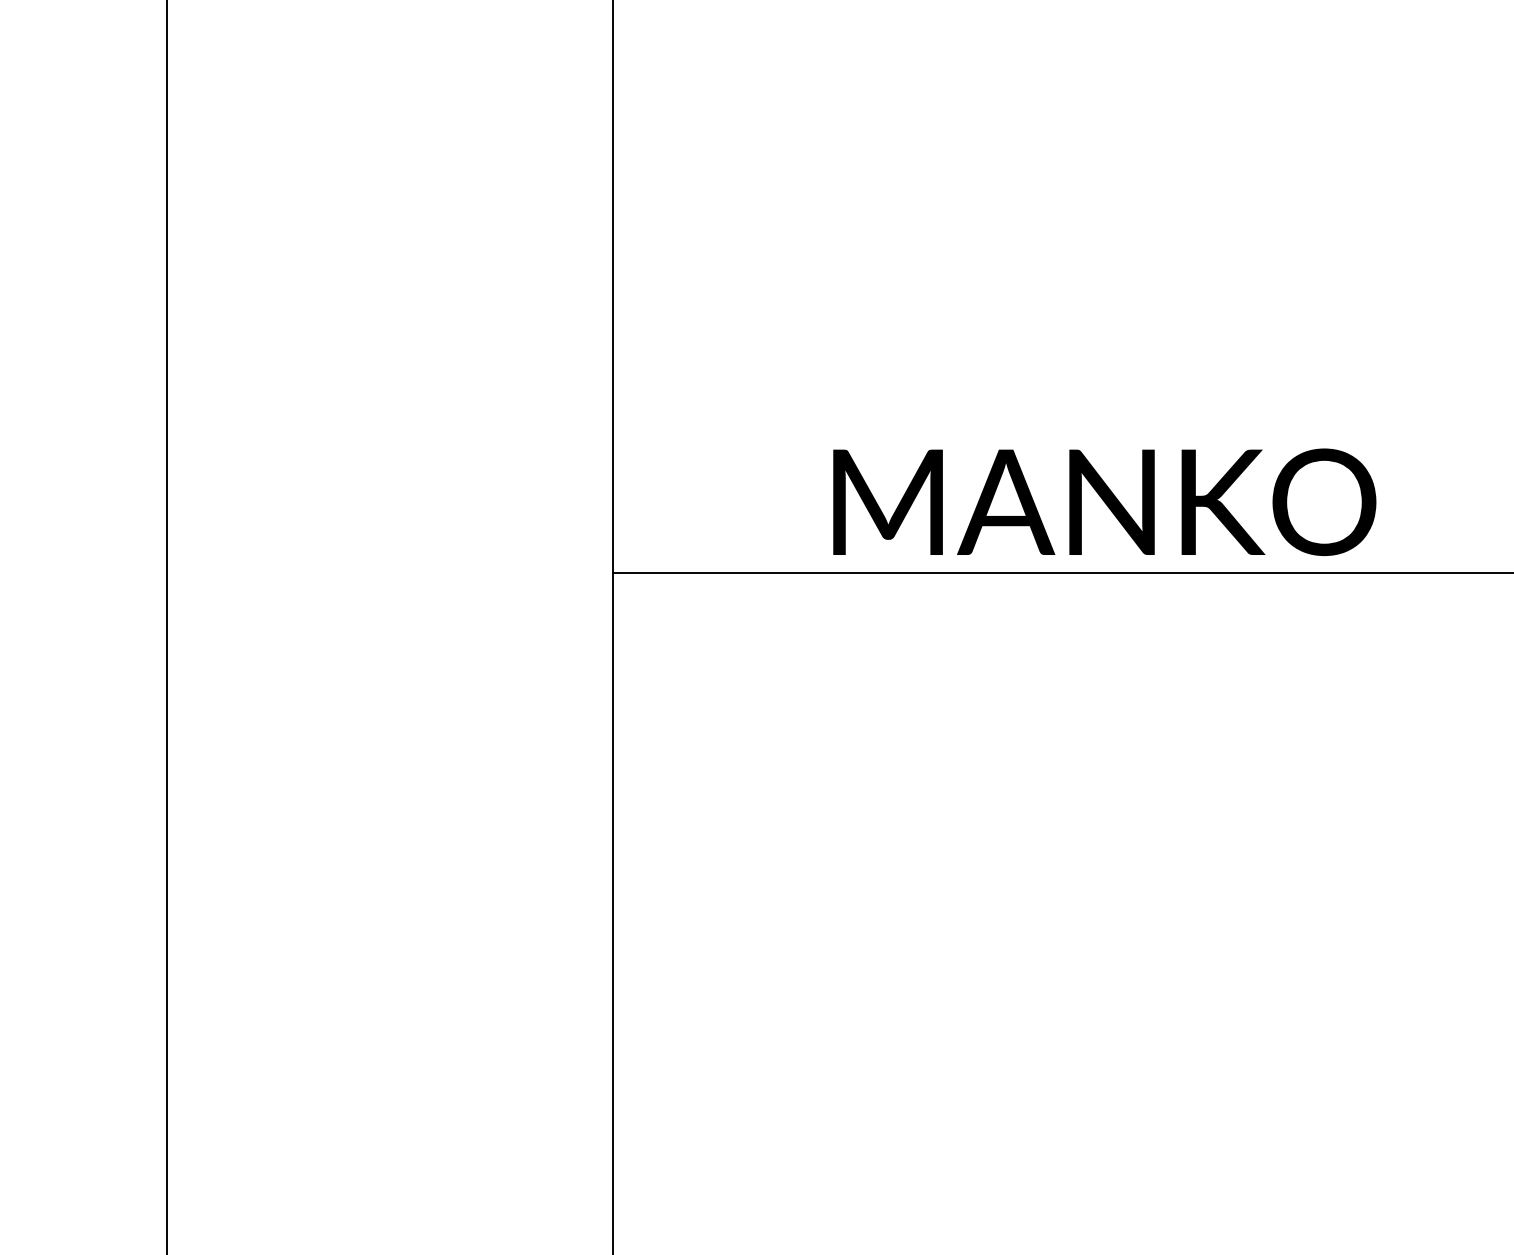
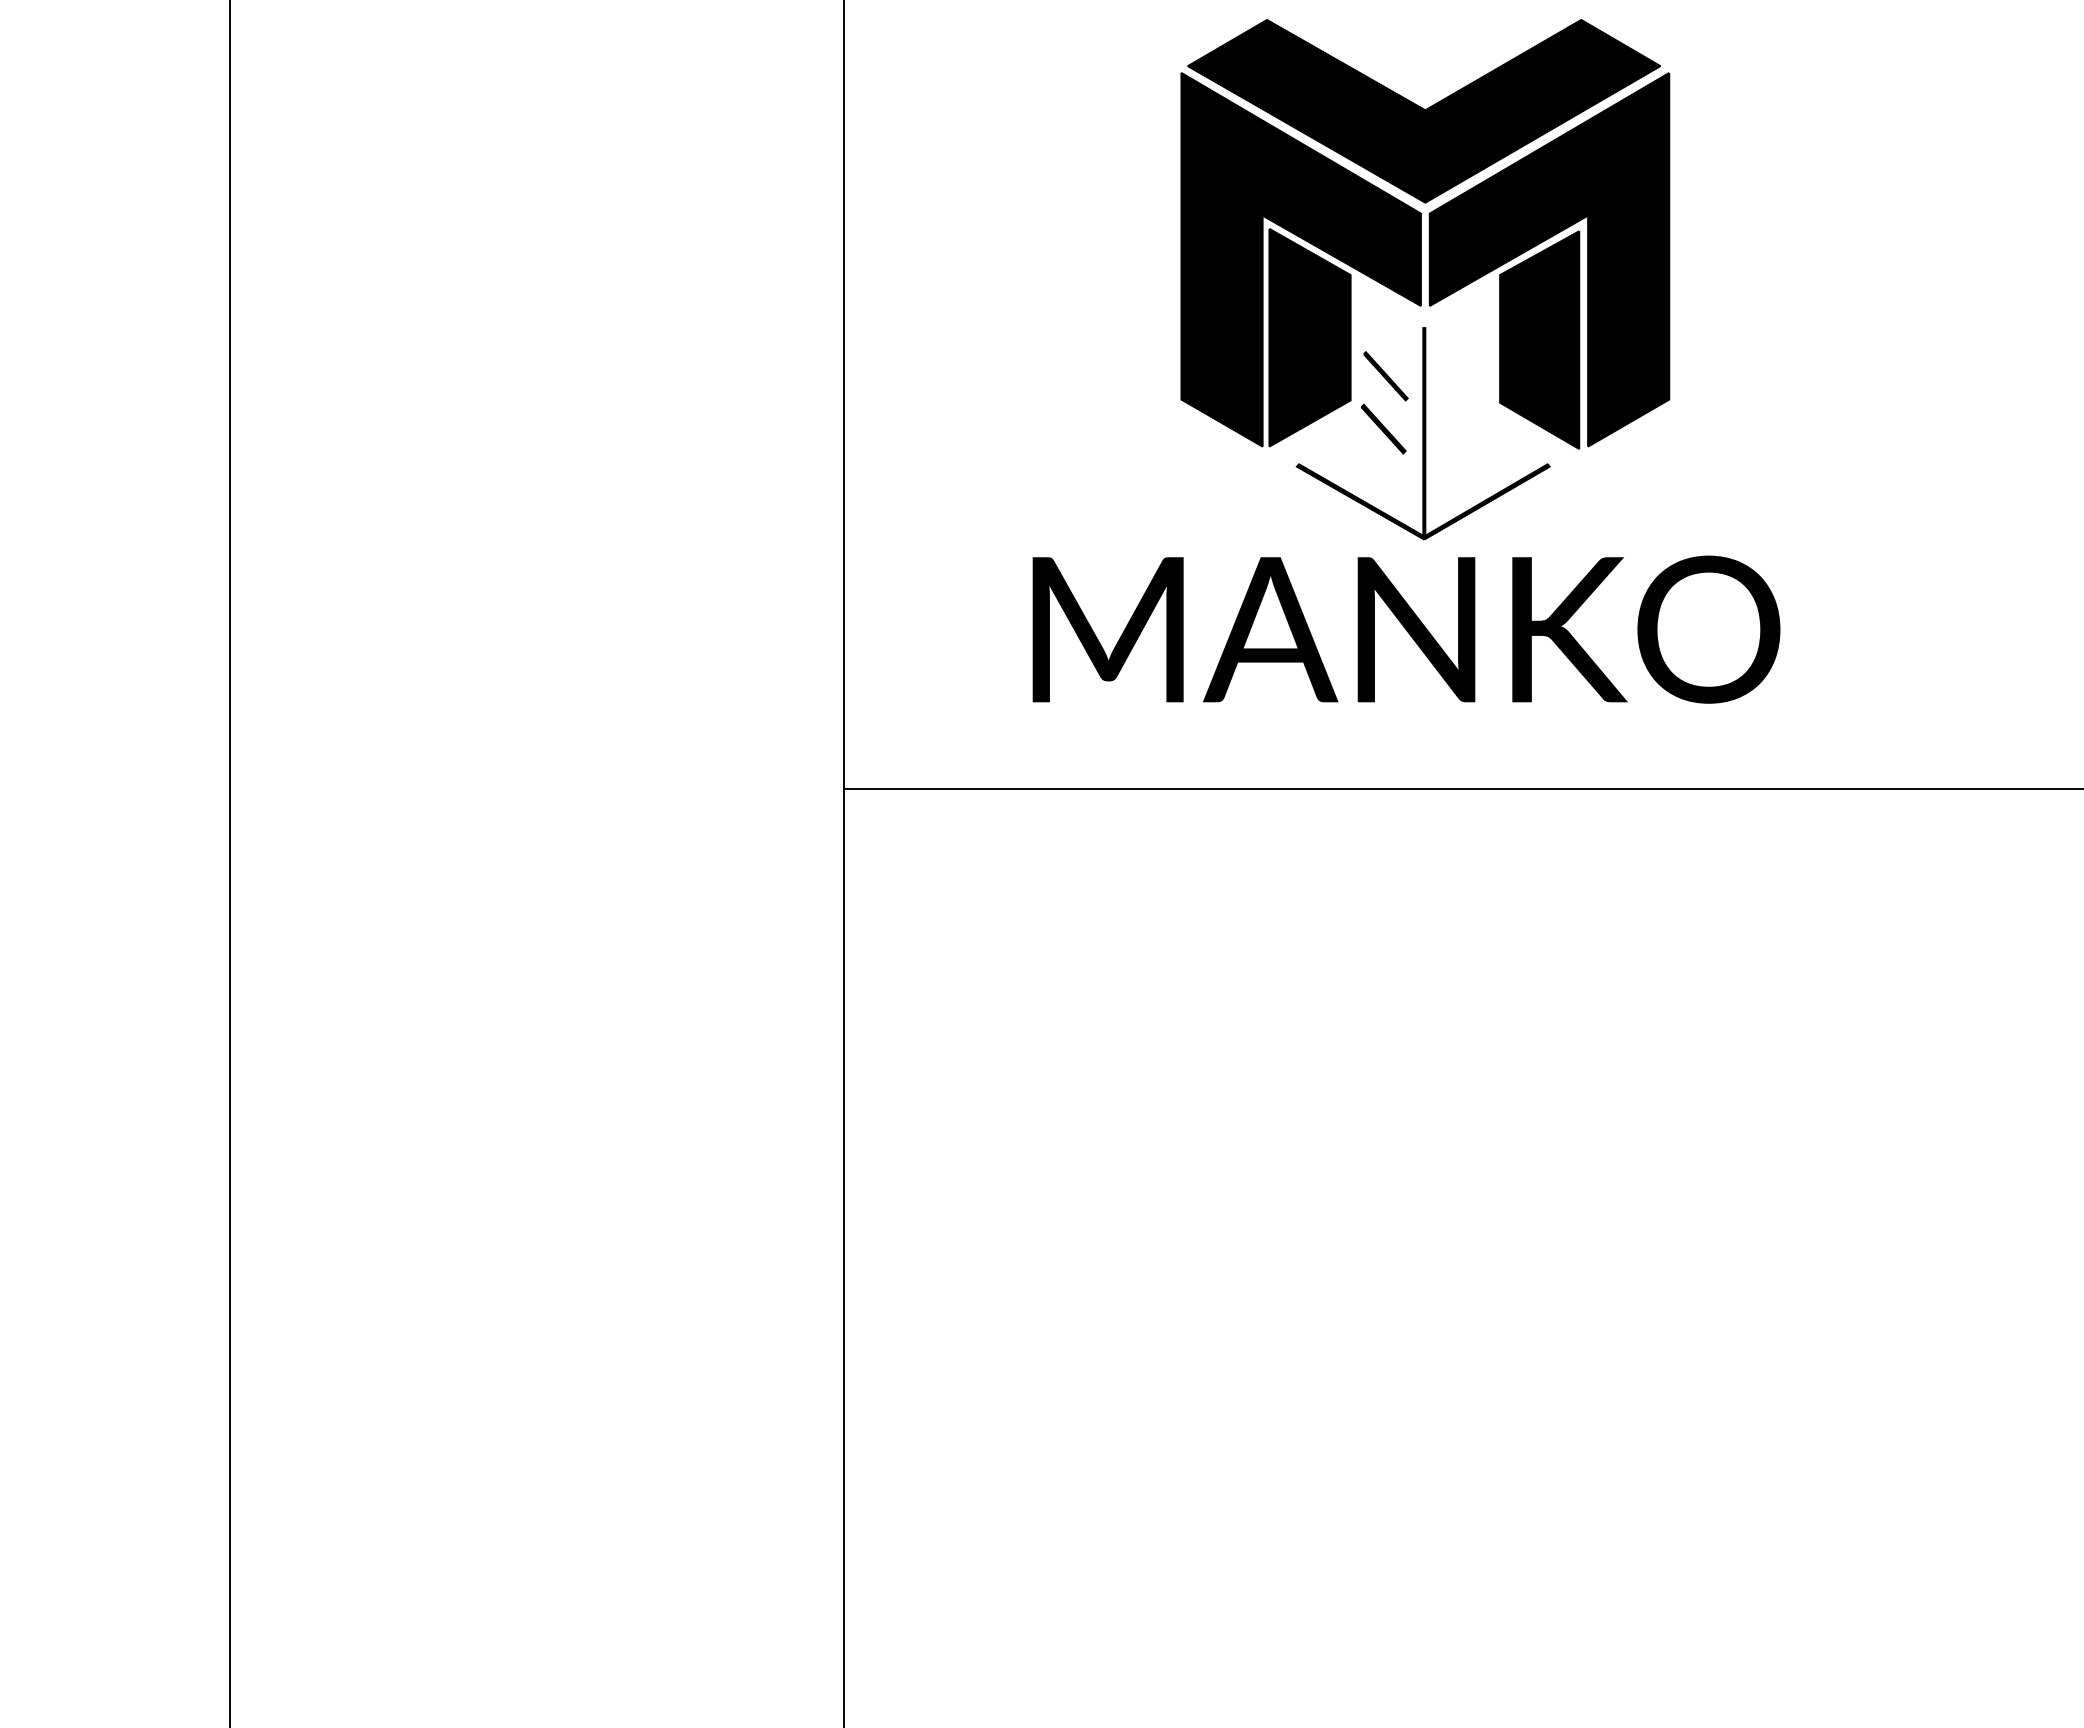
part: (1035, 202) -> (1425, 278), added
text: (1104, 501) -> (1406, 628), moved

